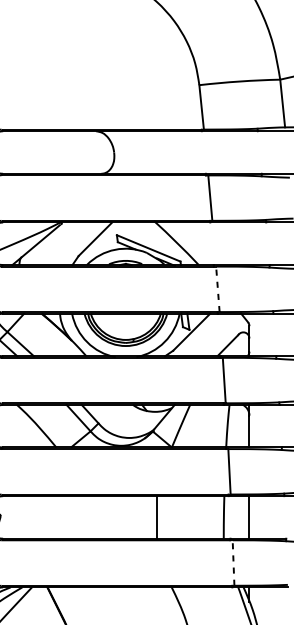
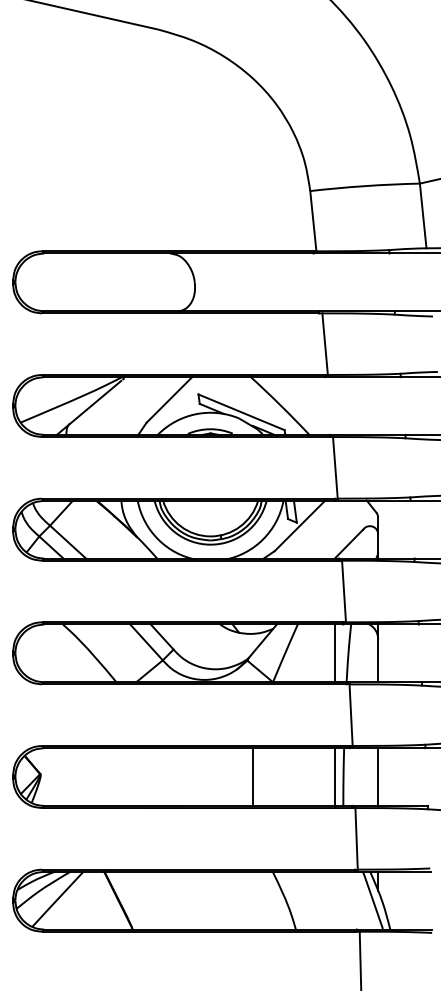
line: (217, 289) -> (335, 467), dashed -> solid
line: (217, 426) -> (335, 653), added
line: (217, 517) -> (335, 777), added
line: (233, 562) -> (356, 838), dashed -> solid

